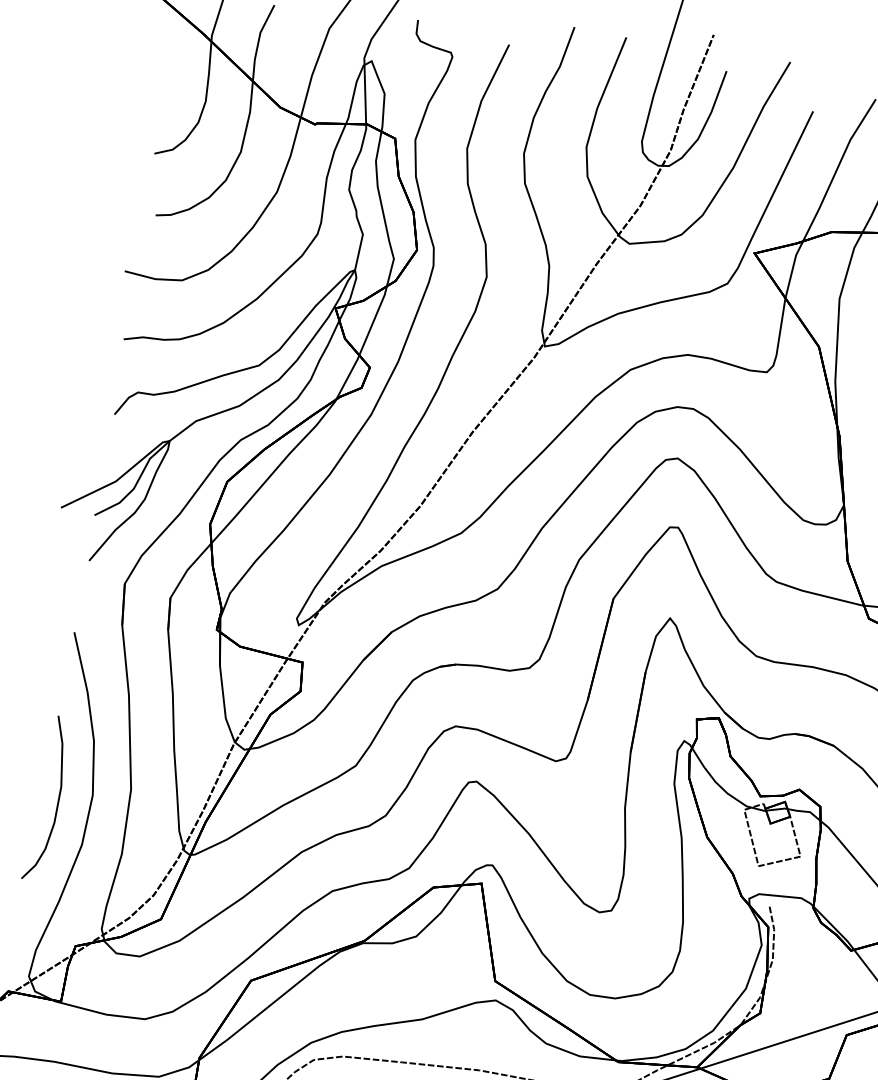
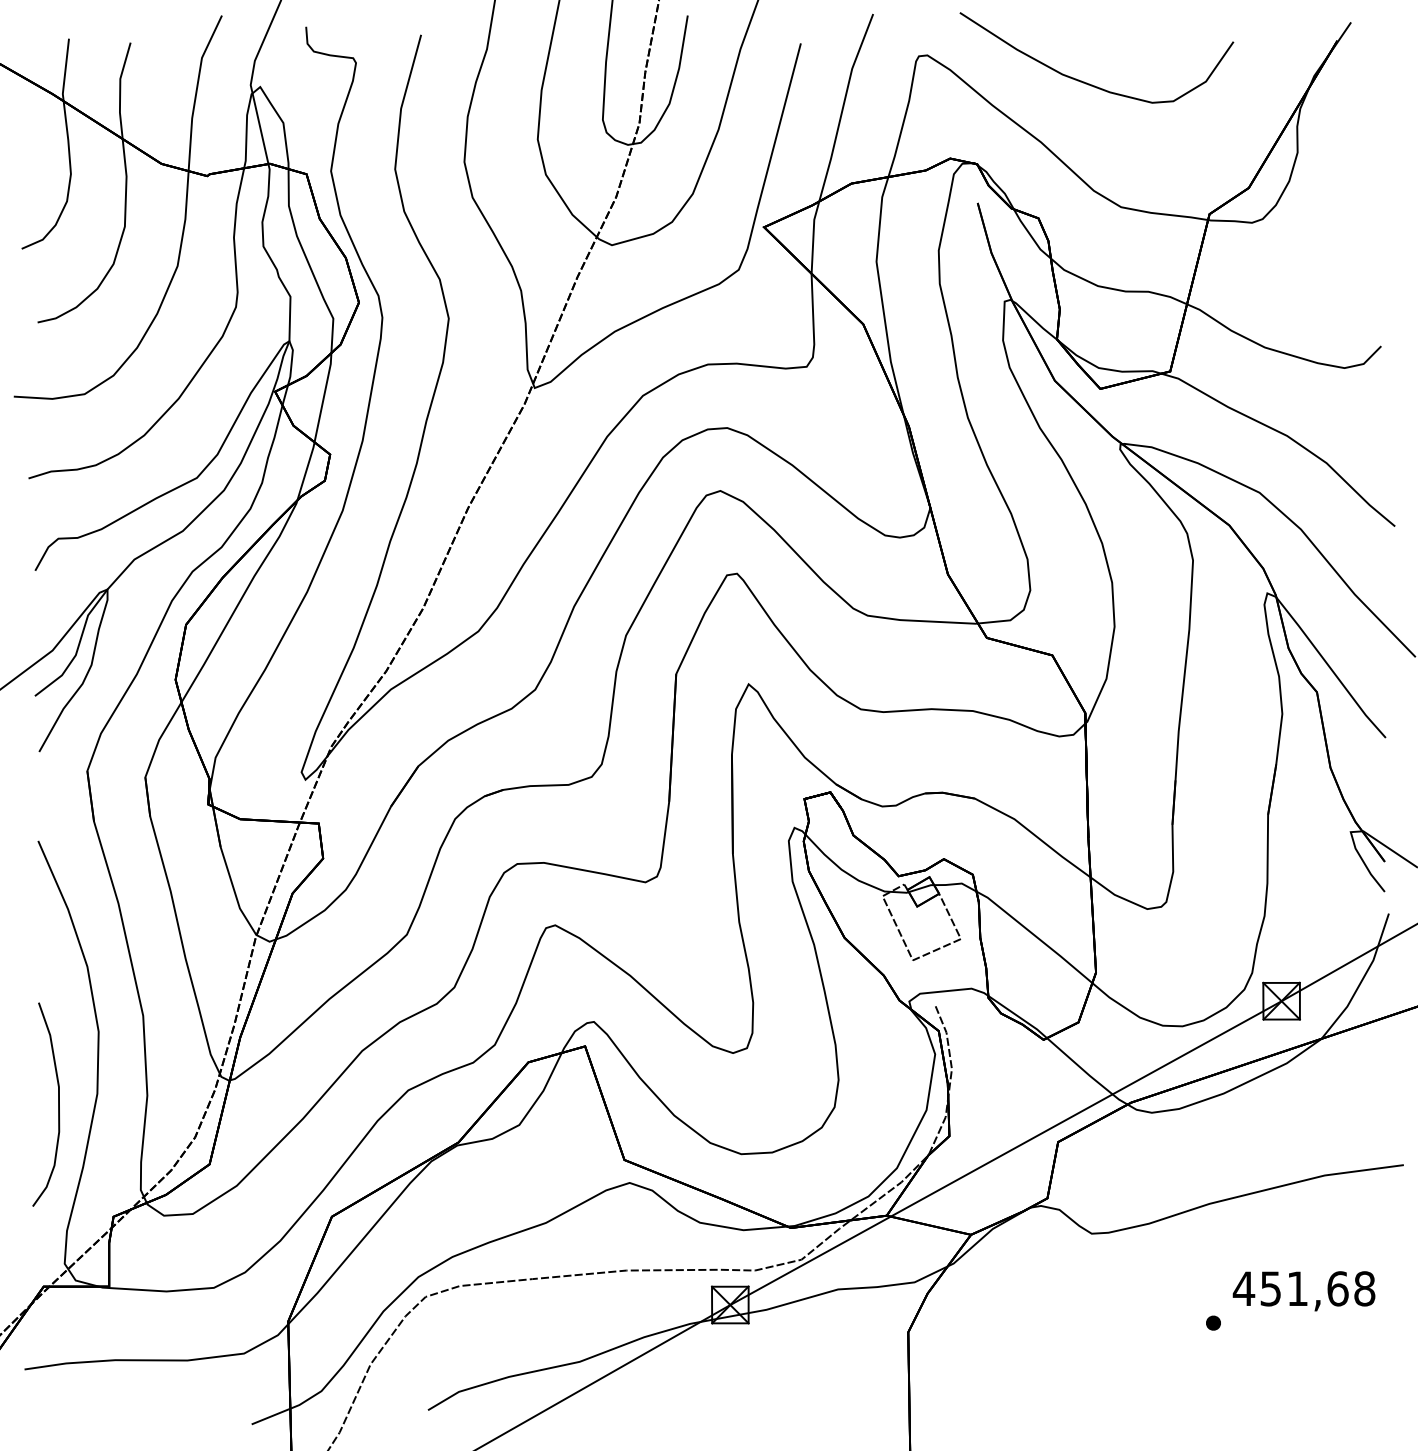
curve: (58, 800) -> (58, 1104), moved

